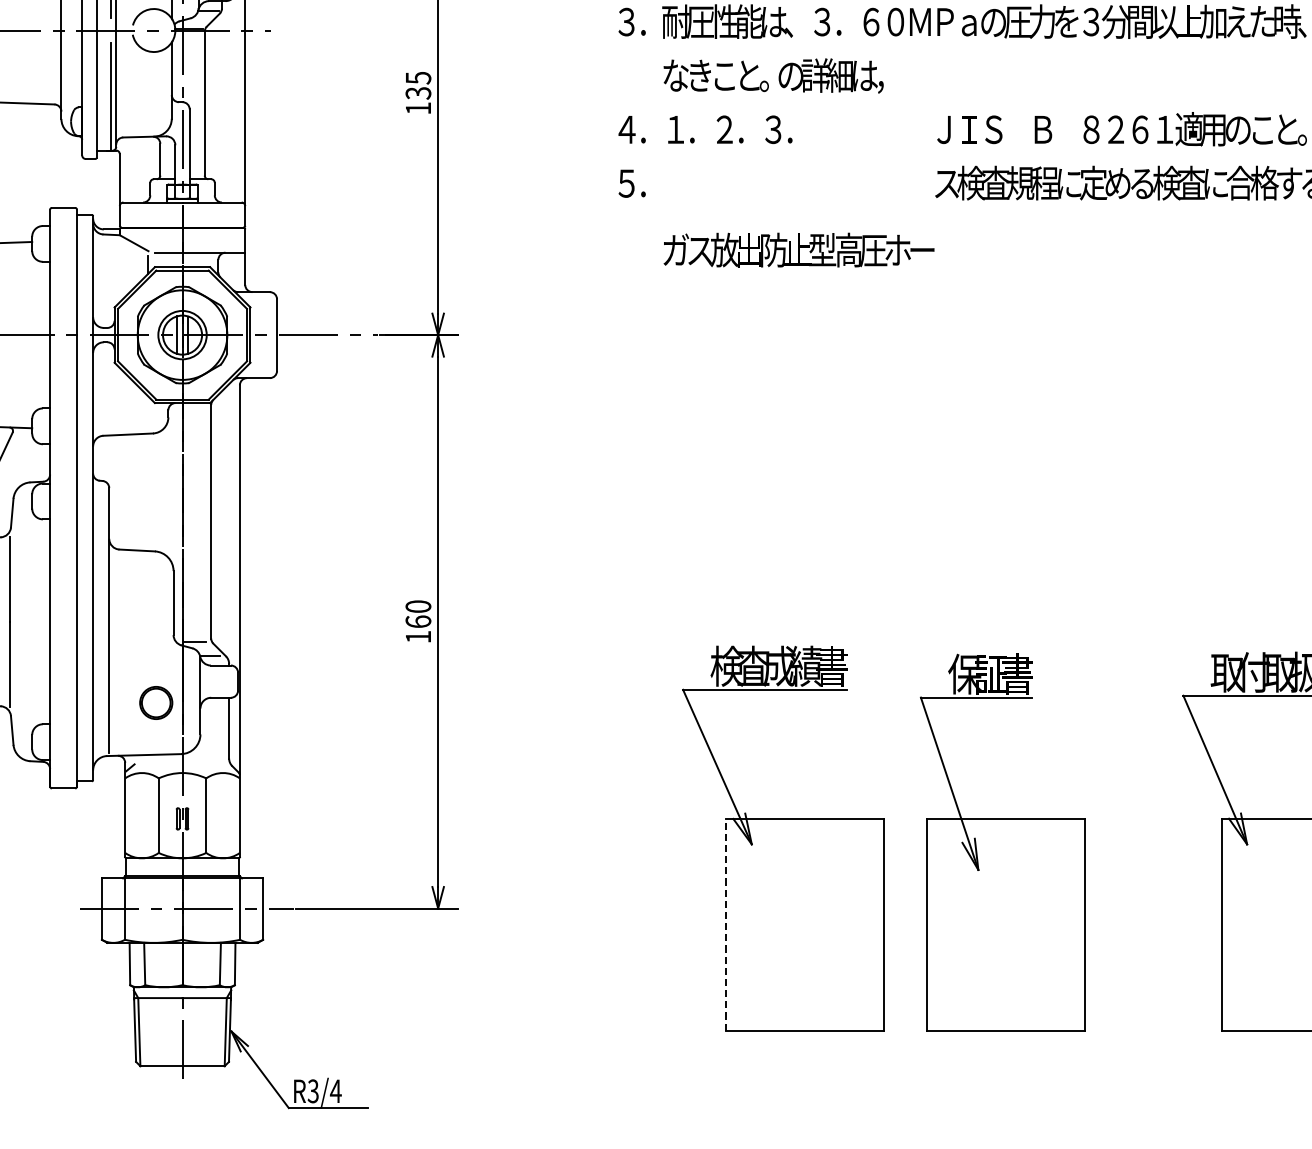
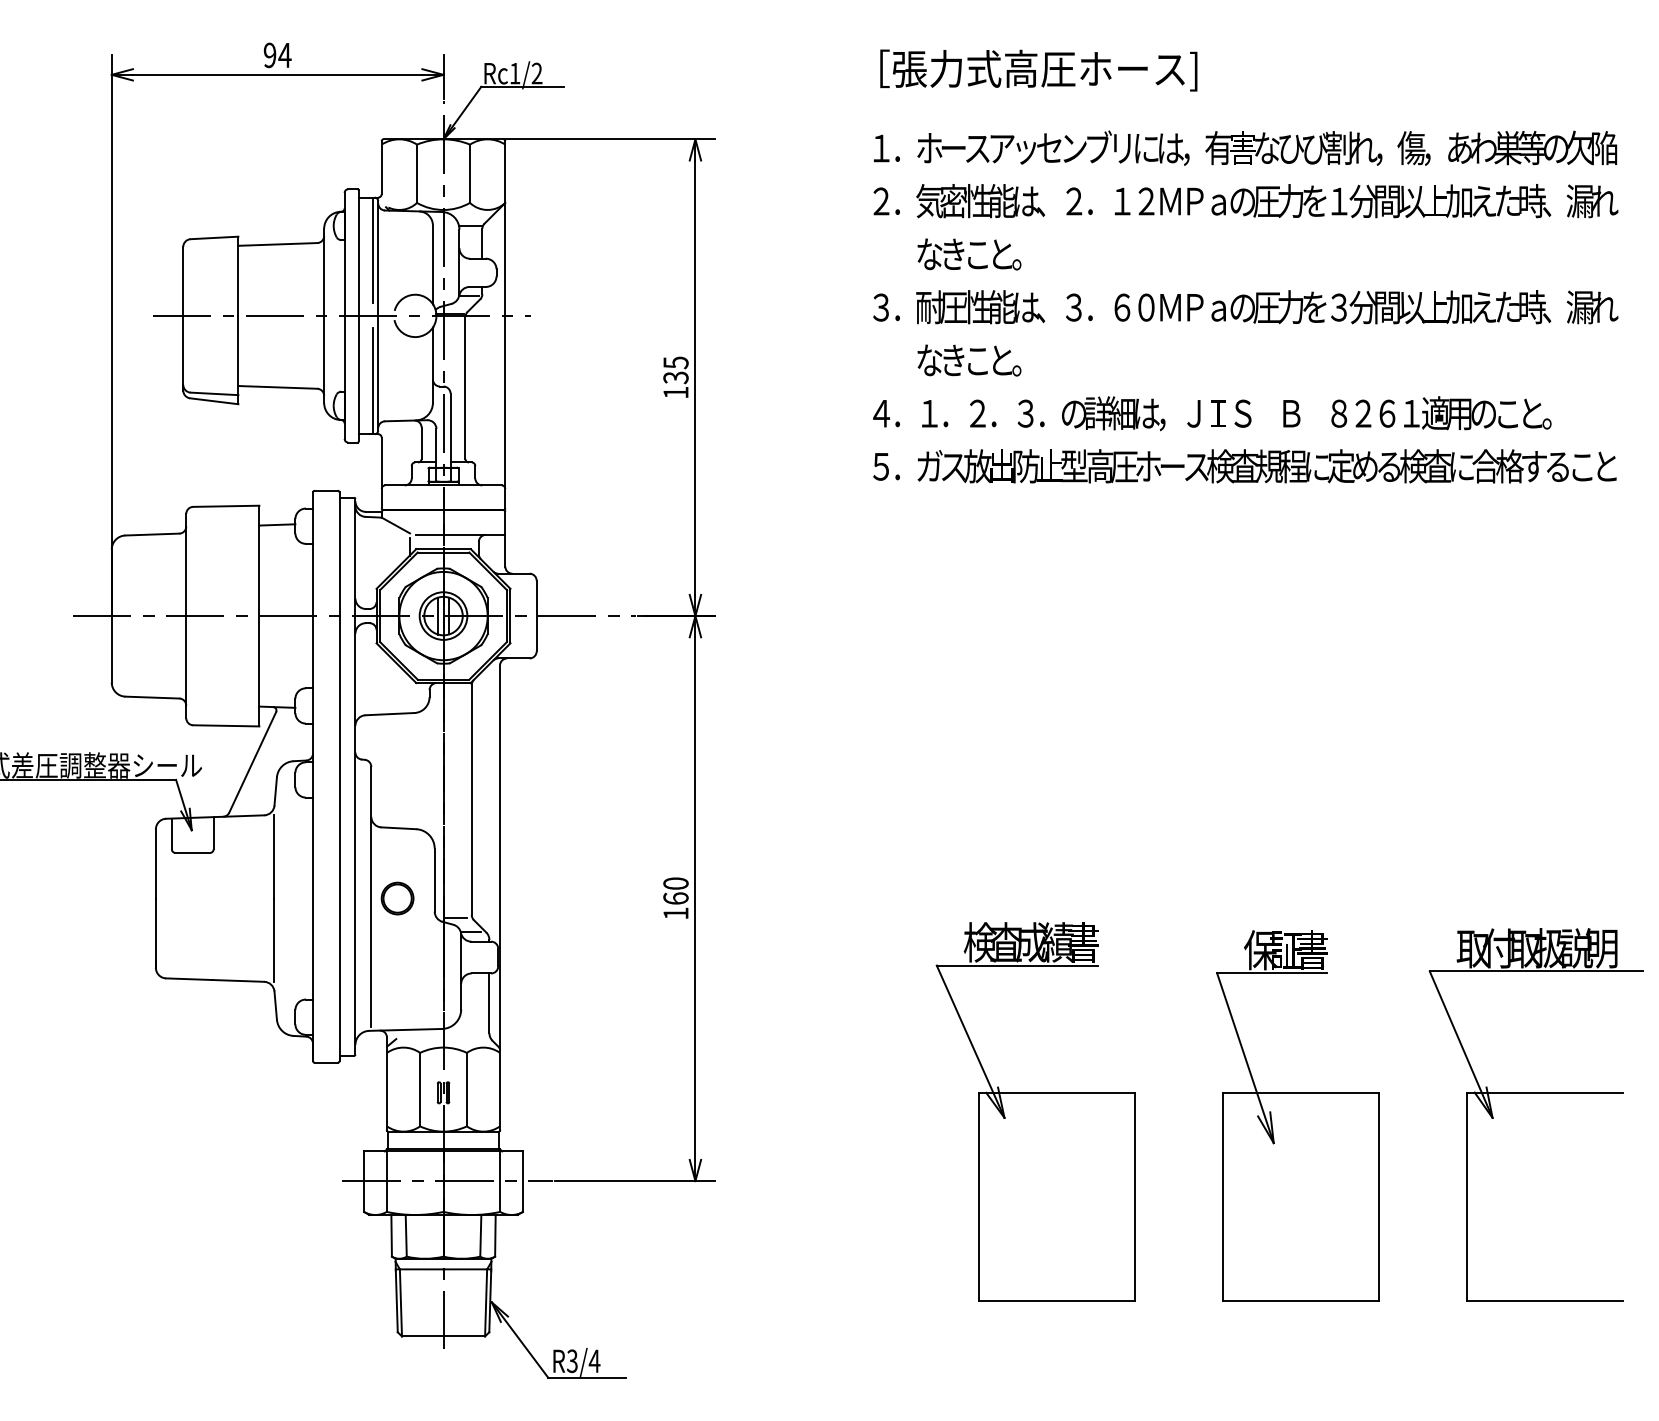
text: (830, 75) -> (1113, 413), moved
text: (798, 250) -> (1050, 466), moved
part: (156, 702) -> (397, 898), moved
part: (1002, 841) -> (1297, 1115), moved
line: (726, 924) -> (979, 1196), dashed -> solid

